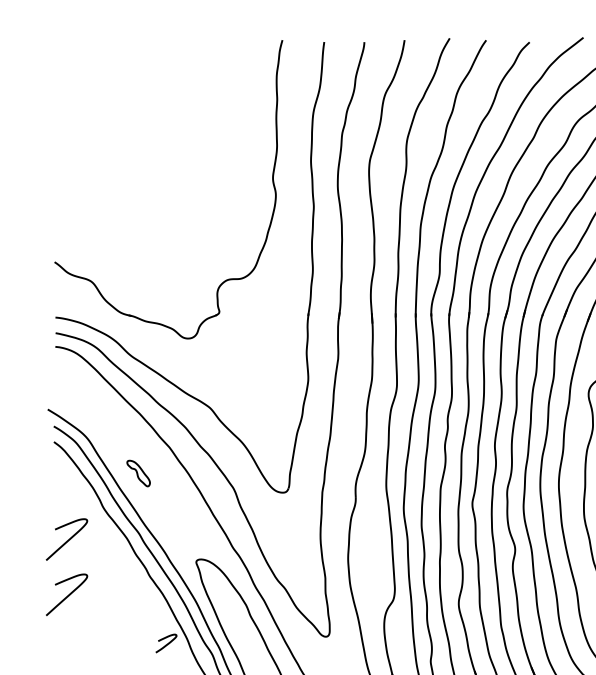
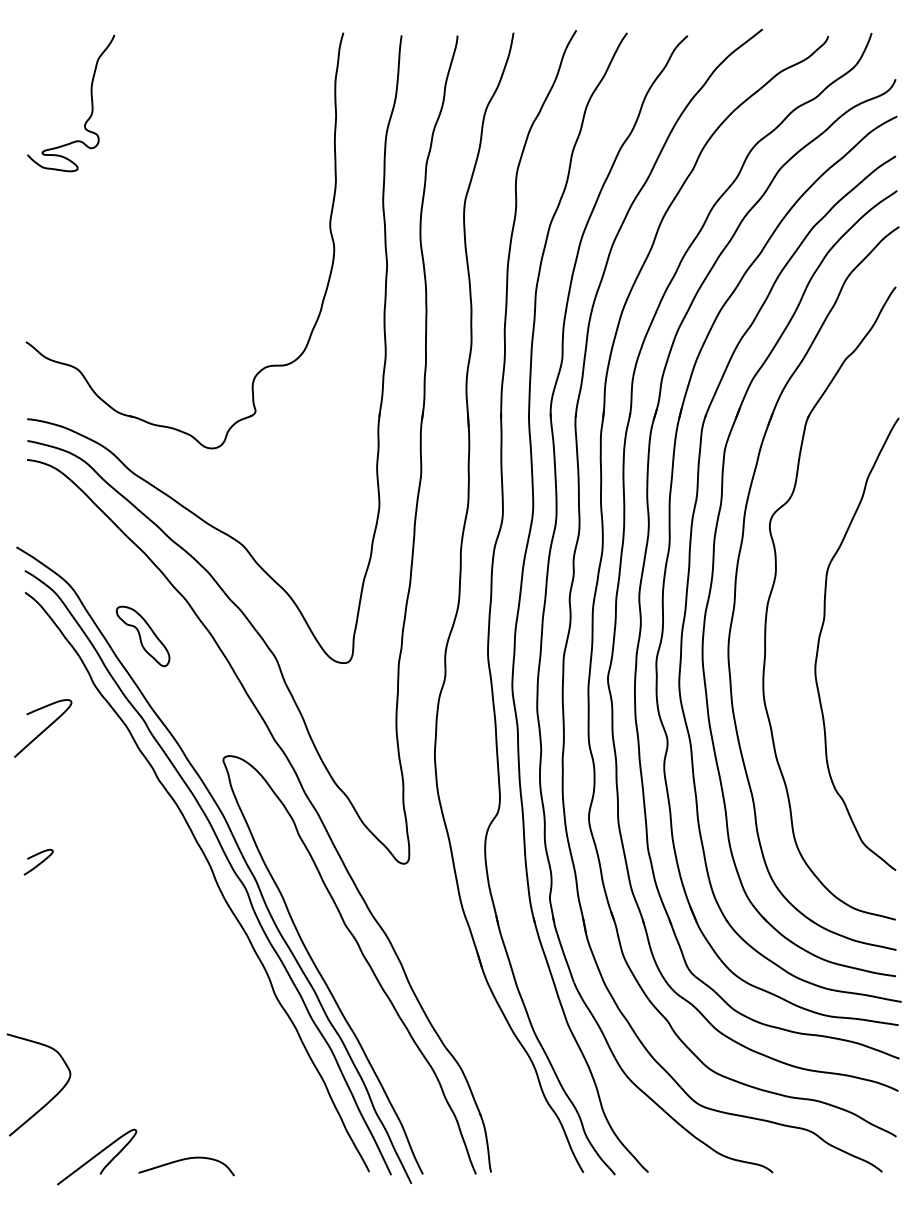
curve: (101, 90) -> (91, 103), added
part: (138, 473) -> (142, 636), size x1.67
curve: (67, 595) -> (44, 806), removed
curve: (166, 644) -> (38, 863), moved

